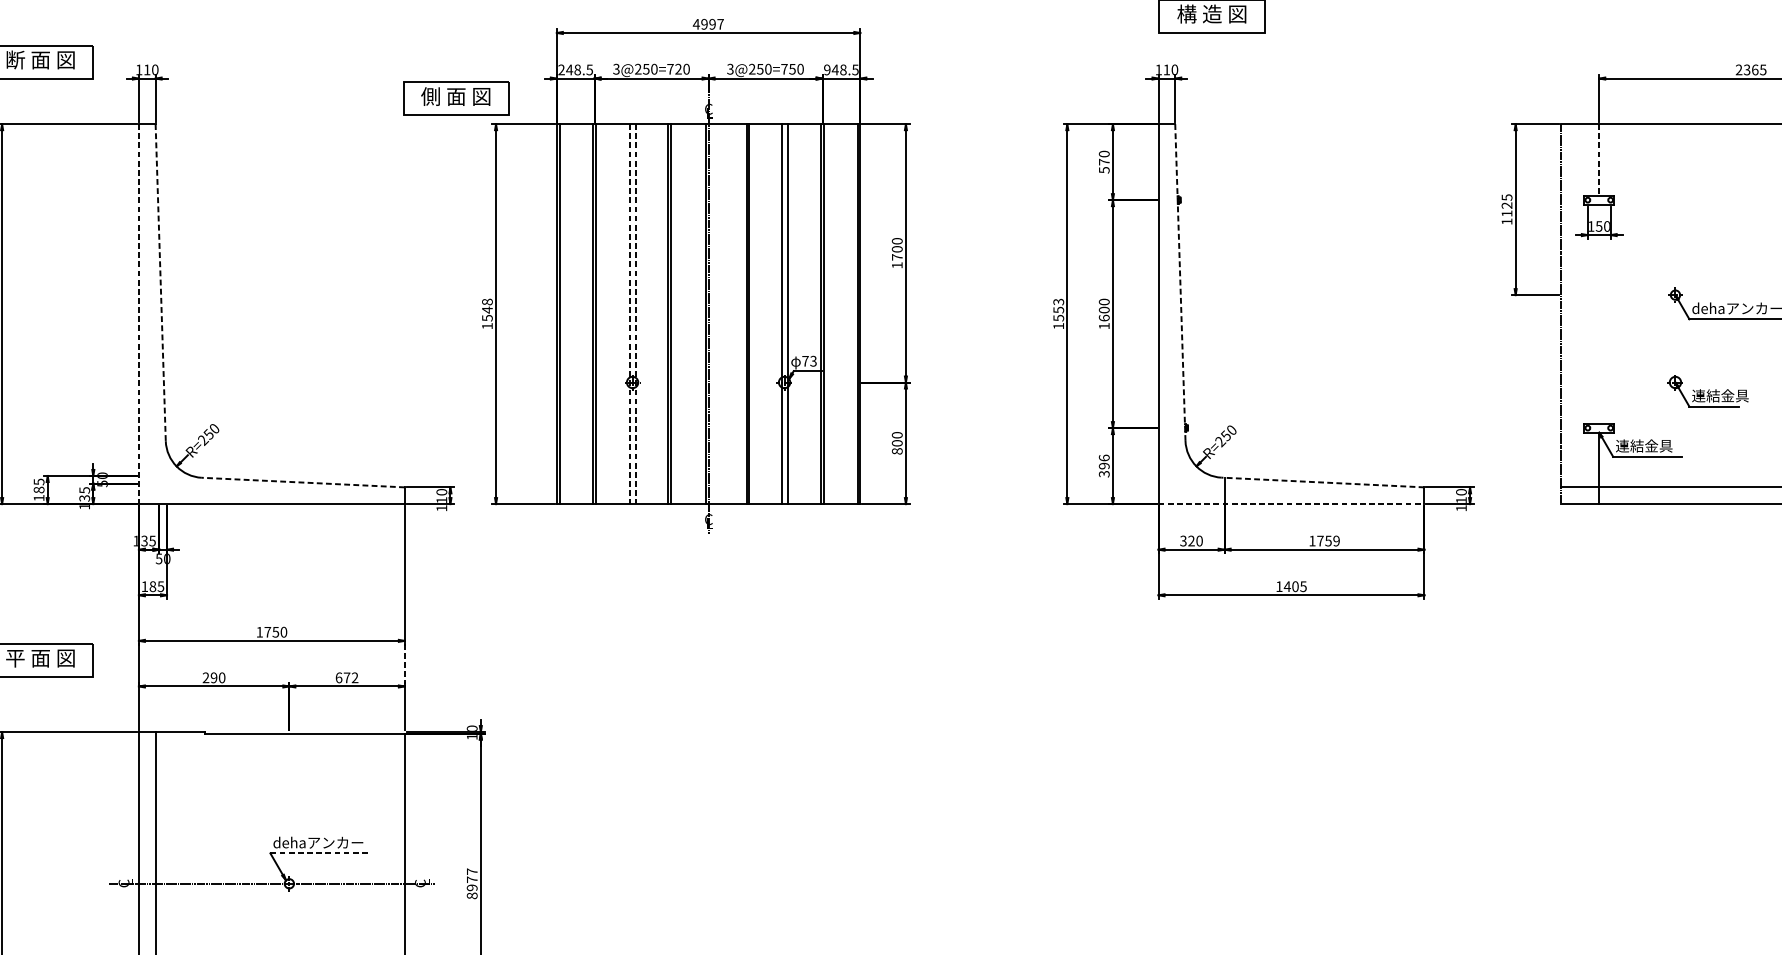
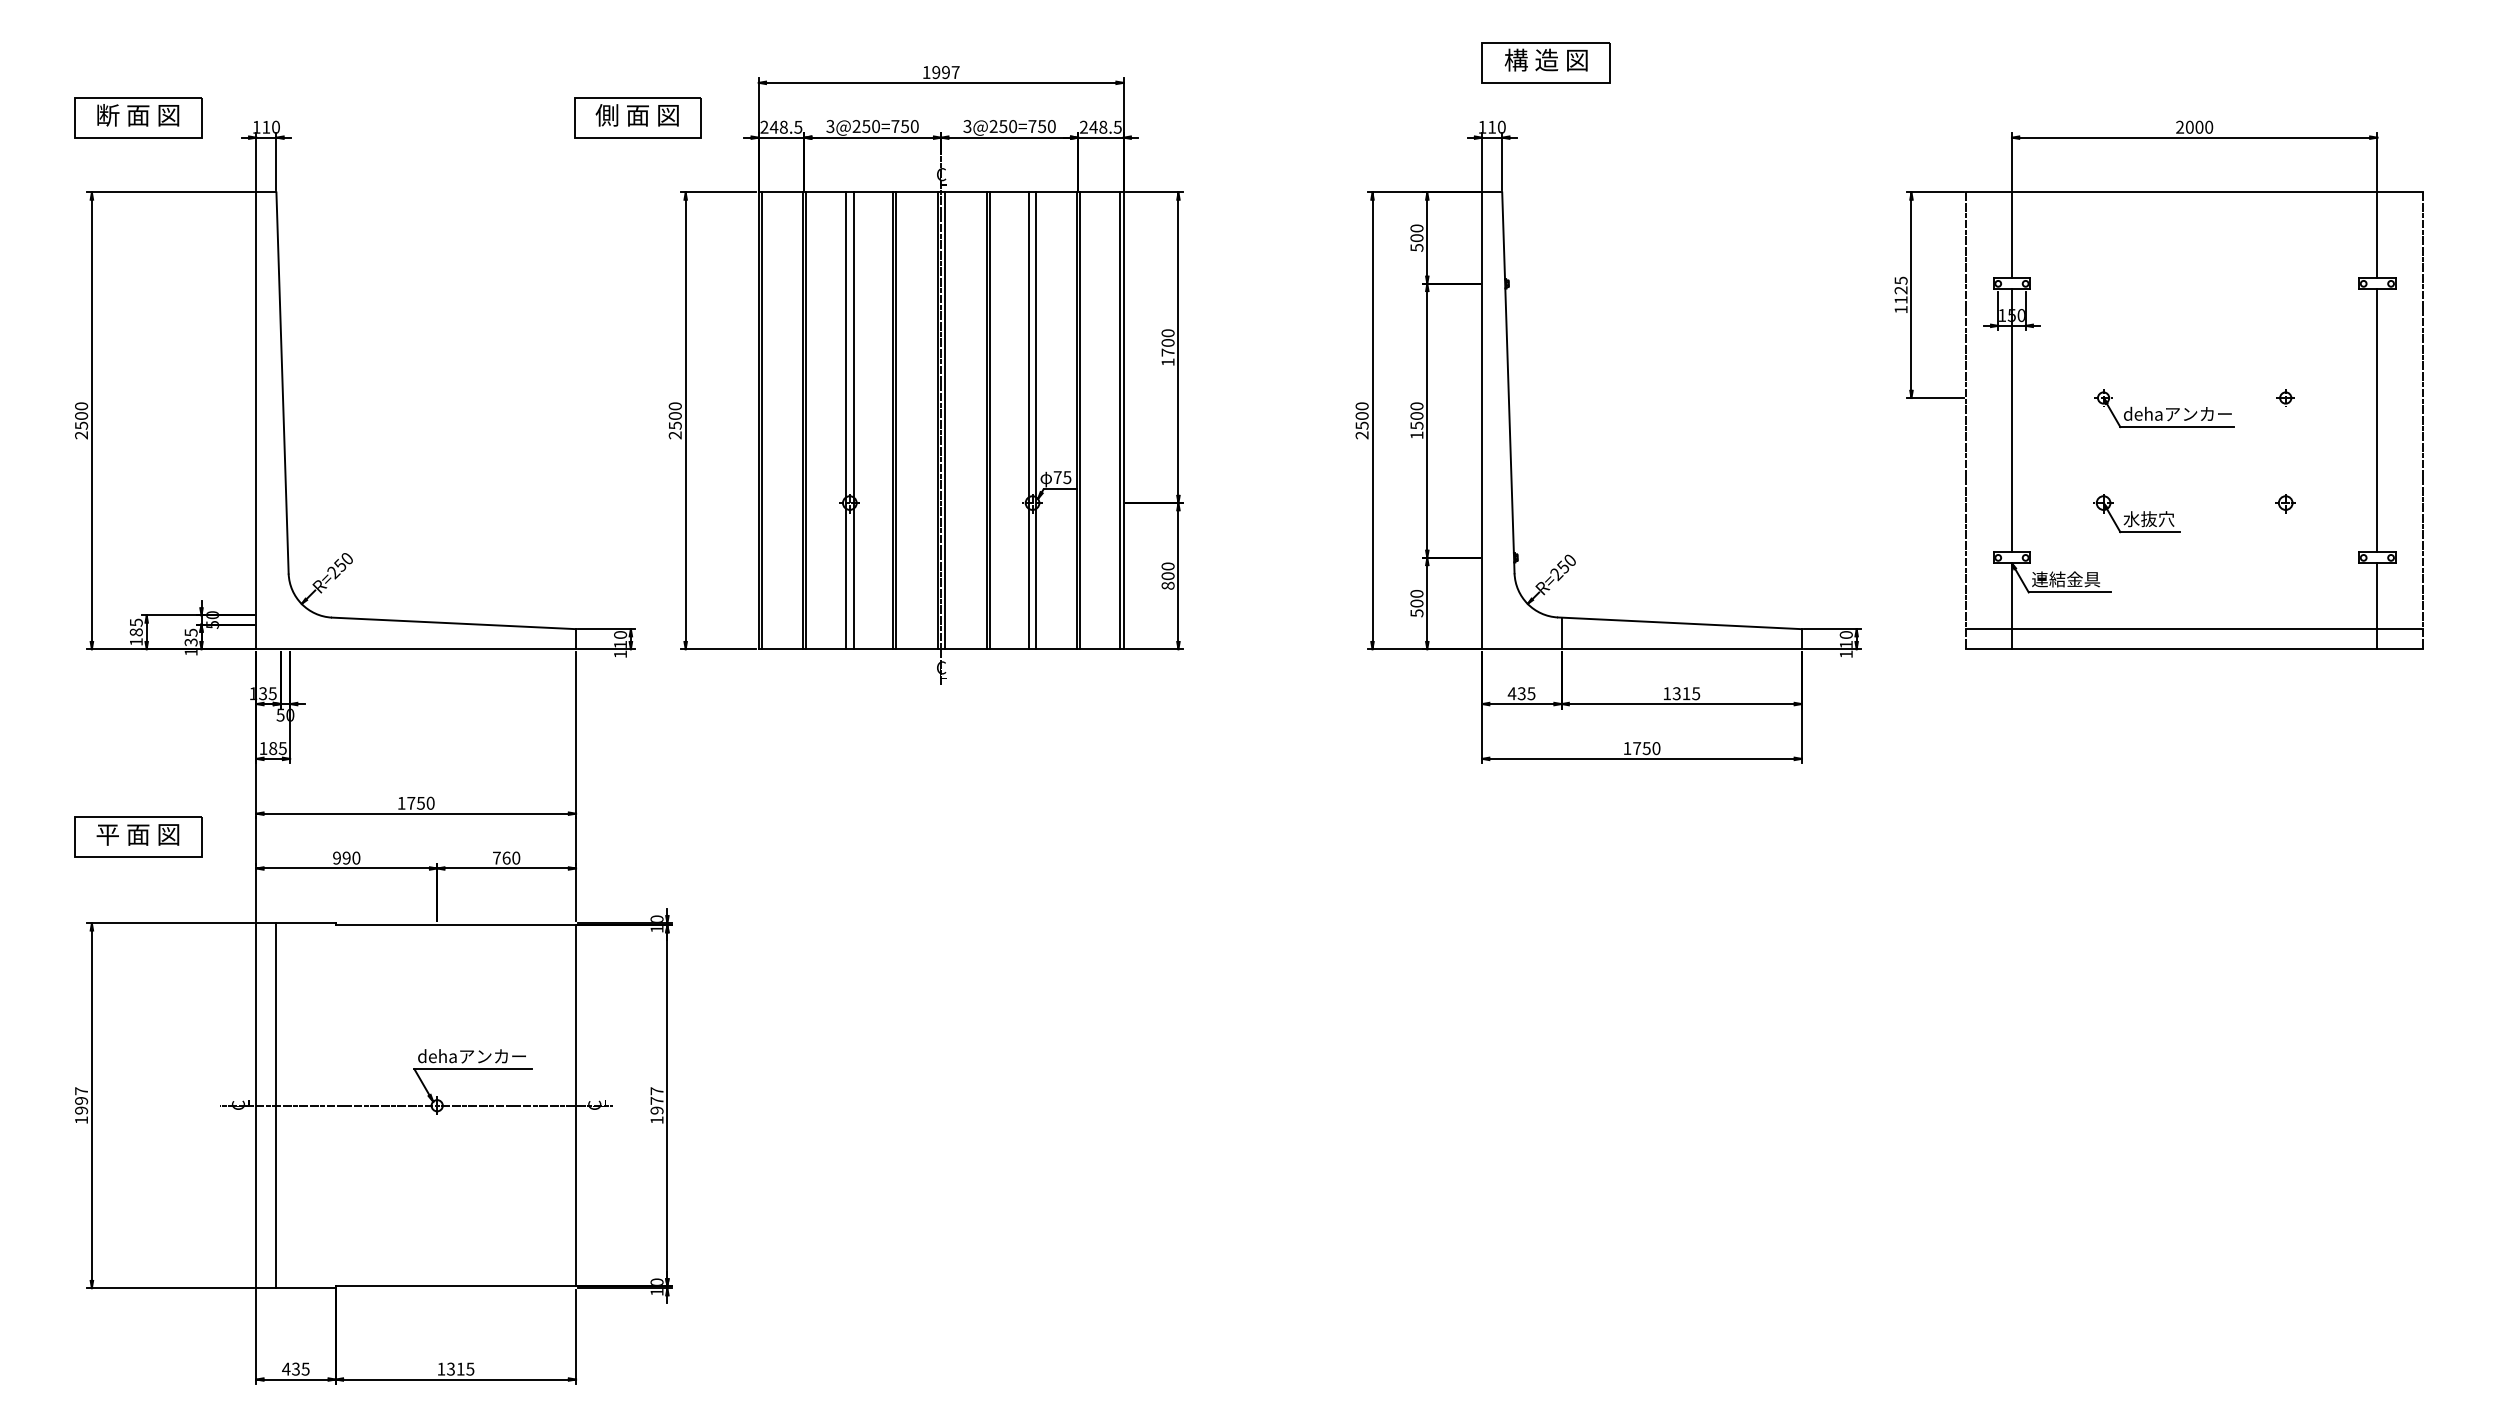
text: (696, 24) -> (926, 72), 4997 -> 1997
text: (678, 69) -> (905, 126), 3@250=720 -> 3@250=750
text: (1755, 69) -> (2199, 126), 2365 -> 2000
text: (826, 70) -> (1083, 127), 948.5 -> 248.5
part: (455, 98) -> (637, 117), moved
line: (1598, 159) -> (2011, 235), dashed -> solid
text: (1103, 162) -> (1416, 238), 570 -> 500
line: (1180, 282) -> (1508, 382), dashed -> solid
line: (160, 283) -> (282, 383), dashed -> solid
text: (486, 313) -> (674, 420), 1548 -> 2500
line: (711, 313) -> (944, 420), added
text: (1058, 313) -> (1361, 420), 1553 -> 2500
line: (1598, 313) -> (2011, 420), added
line: (139, 314) -> (256, 421), dashed -> solid
line: (629, 314) -> (846, 421), dashed -> solid
line: (635, 314) -> (853, 421), dashed -> solid
text: (1103, 317) -> (1416, 425), 1600 -> 1500
text: (813, 361) -> (1067, 477), 73 -> 75
text: (1720, 396) -> (2157, 519), 連結金具 -> 水抜穴
text: (1103, 465) -> (1416, 602), 396 -> 500
line: (302, 482) -> (453, 623), dashed -> solid
line: (1322, 482) -> (1679, 623), dashed -> solid
line: (1291, 504) -> (1641, 649), dashed -> solid
text: (1191, 540) -> (1521, 693), 320 -> 435
text: (1328, 540) -> (1686, 693), 1759 -> 1315
text: (1295, 586) -> (1646, 748), 1405 -> 1750
line: (405, 664) -> (576, 841), dashed -> solid
text: (347, 677) -> (506, 857), 672 -> 760
text: (205, 678) -> (336, 858), 290 -> 990
line: (319, 853) -> (473, 1069), dashed -> solid
text: (471, 896) -> (656, 1120), 8977 -> 1977

